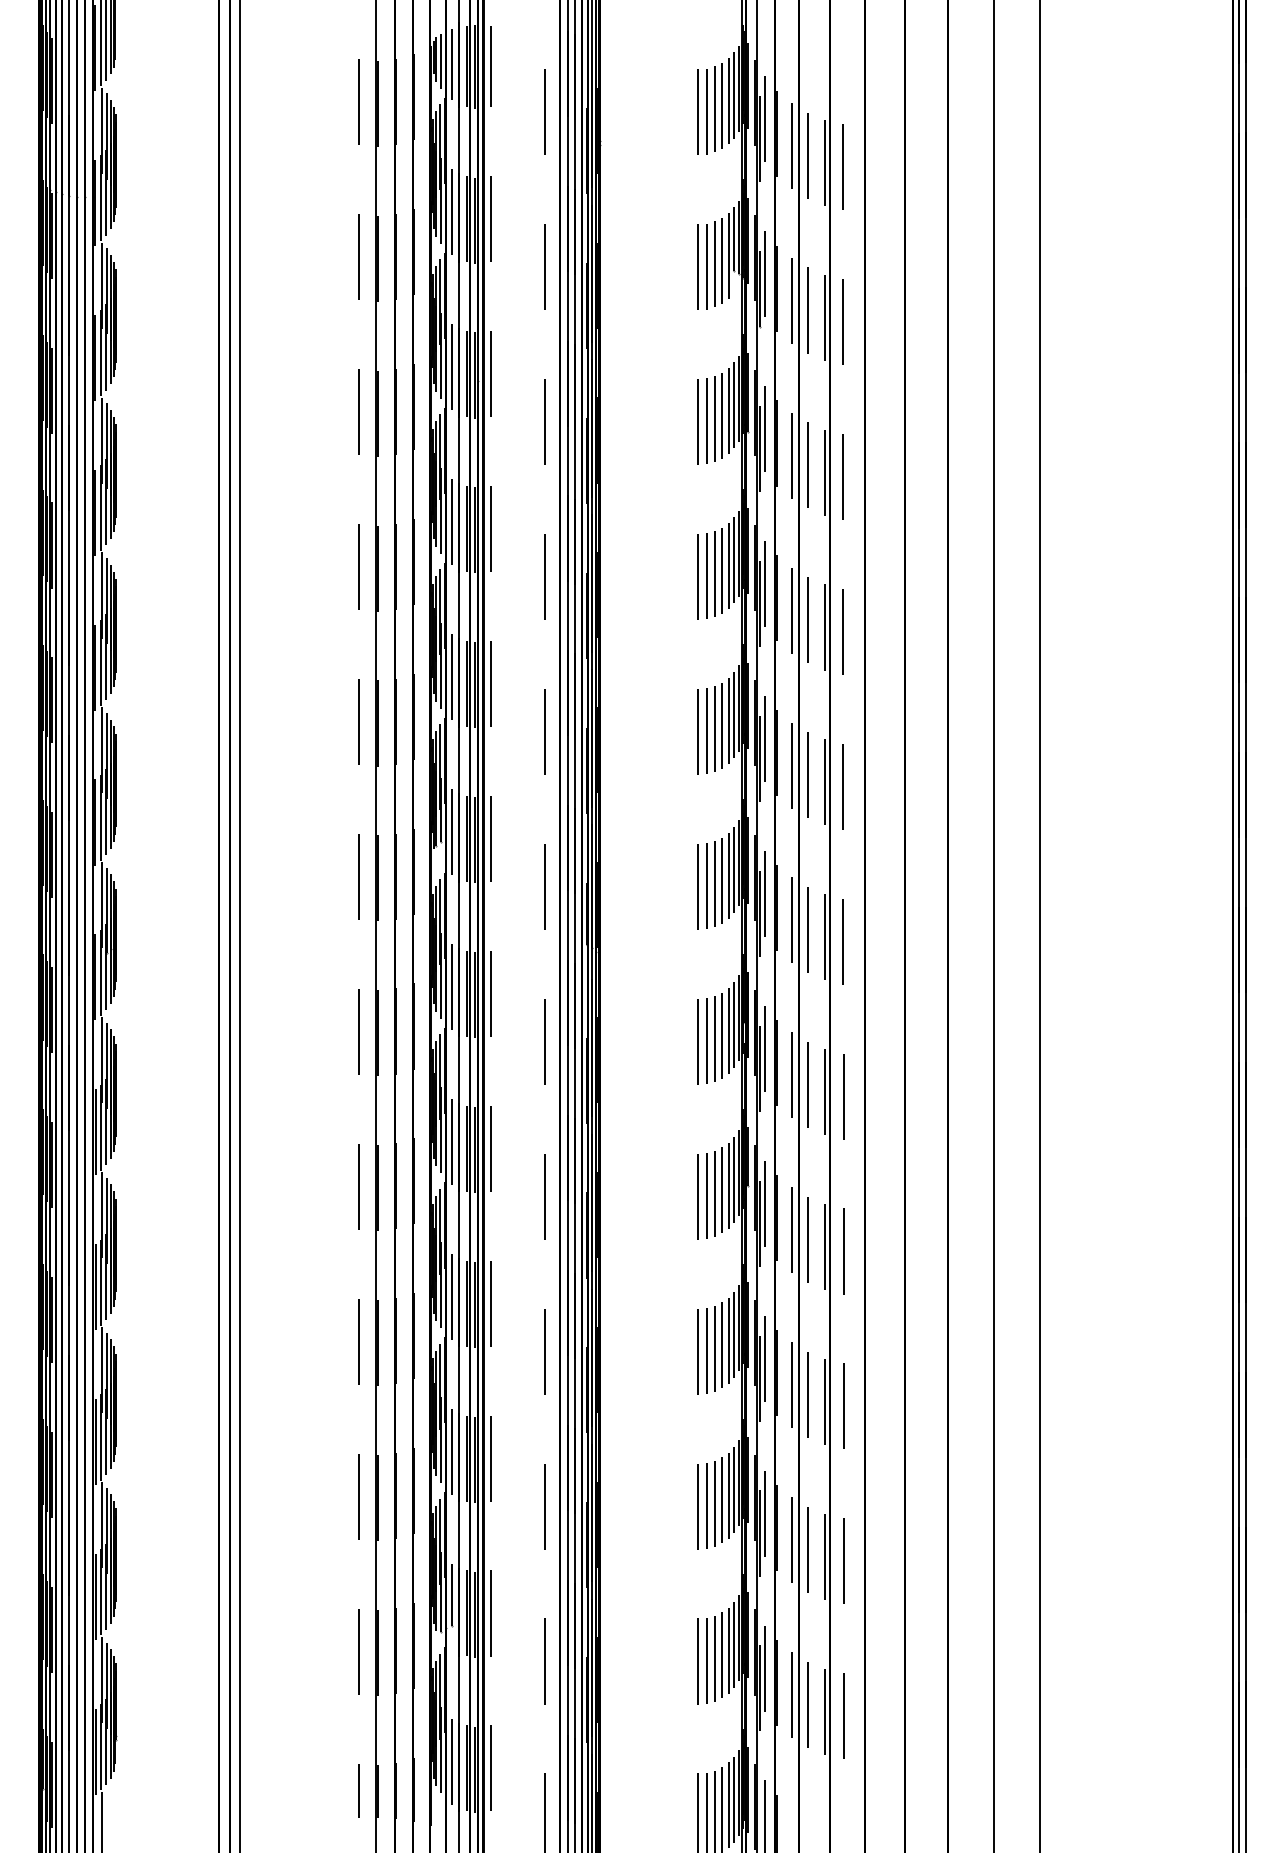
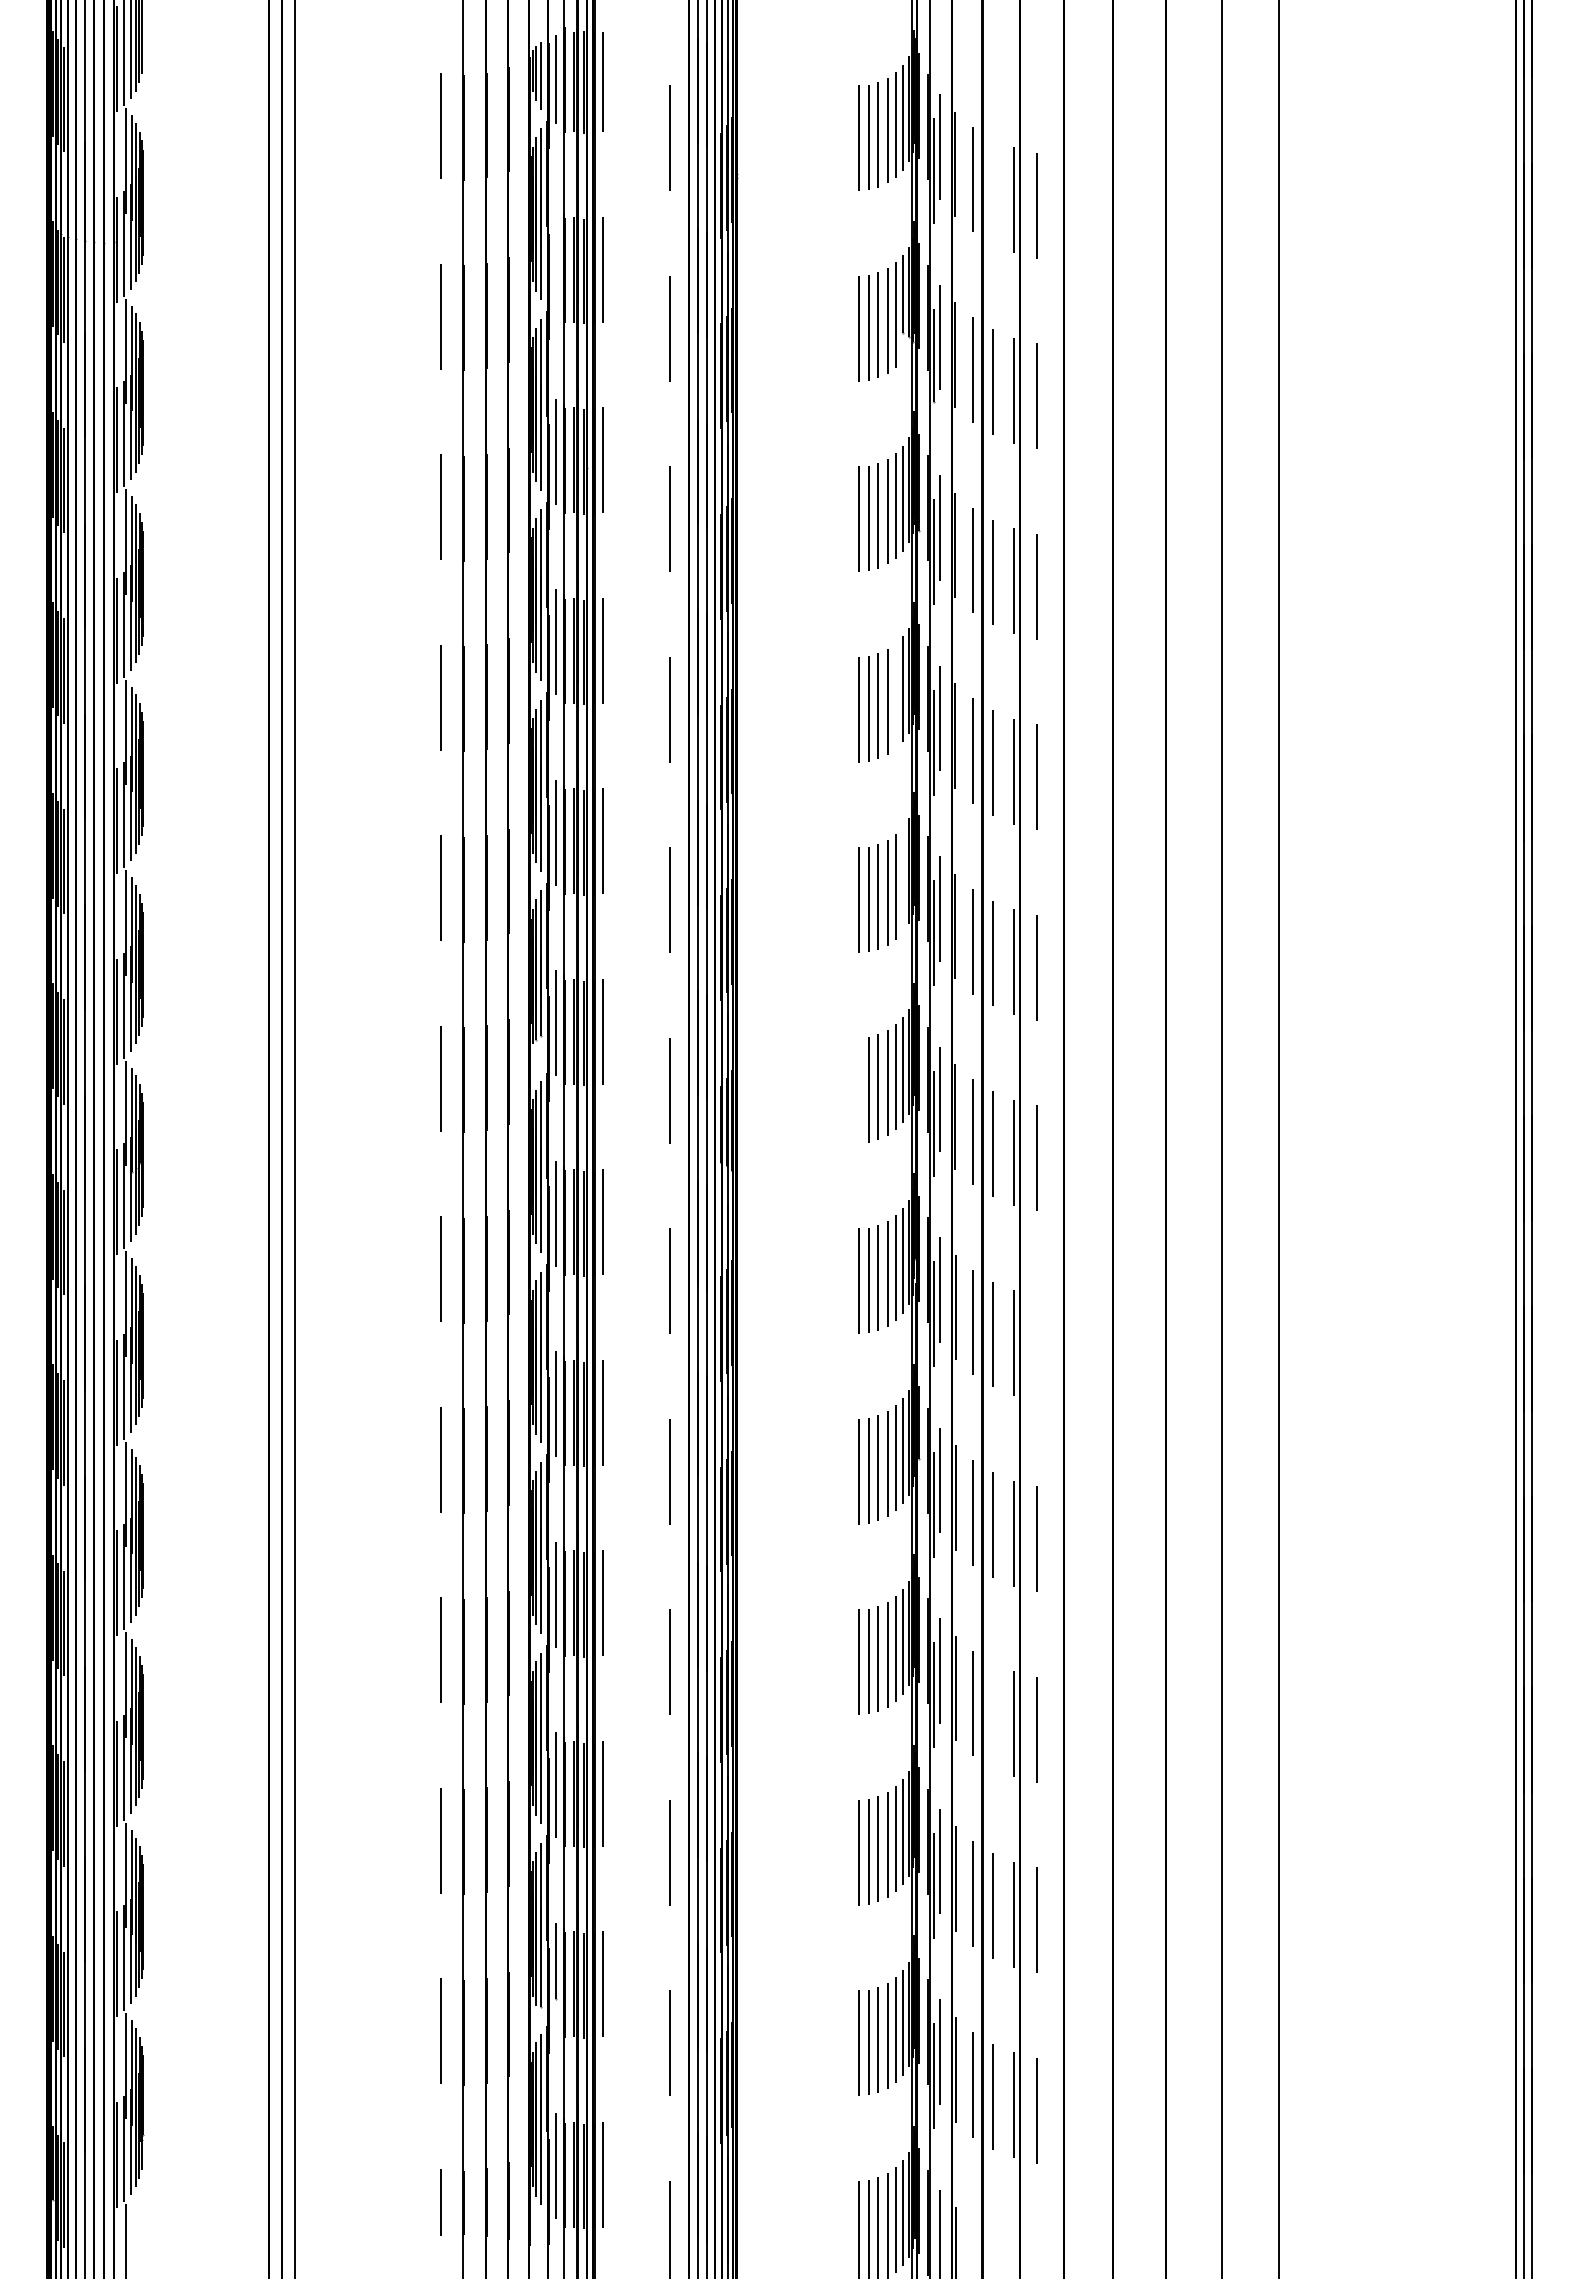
line: (807, 155) -> (992, 191), removed
line: (451, 212) -> (555, 261), removed
line: (728, 566) -> (895, 696), removed
line: (734, 715) -> (902, 879), removed
line: (698, 886) -> (858, 1090), removed
line: (843, 1096) -> (1036, 1348), removed
line: (807, 1394) -> (992, 1715), removed

